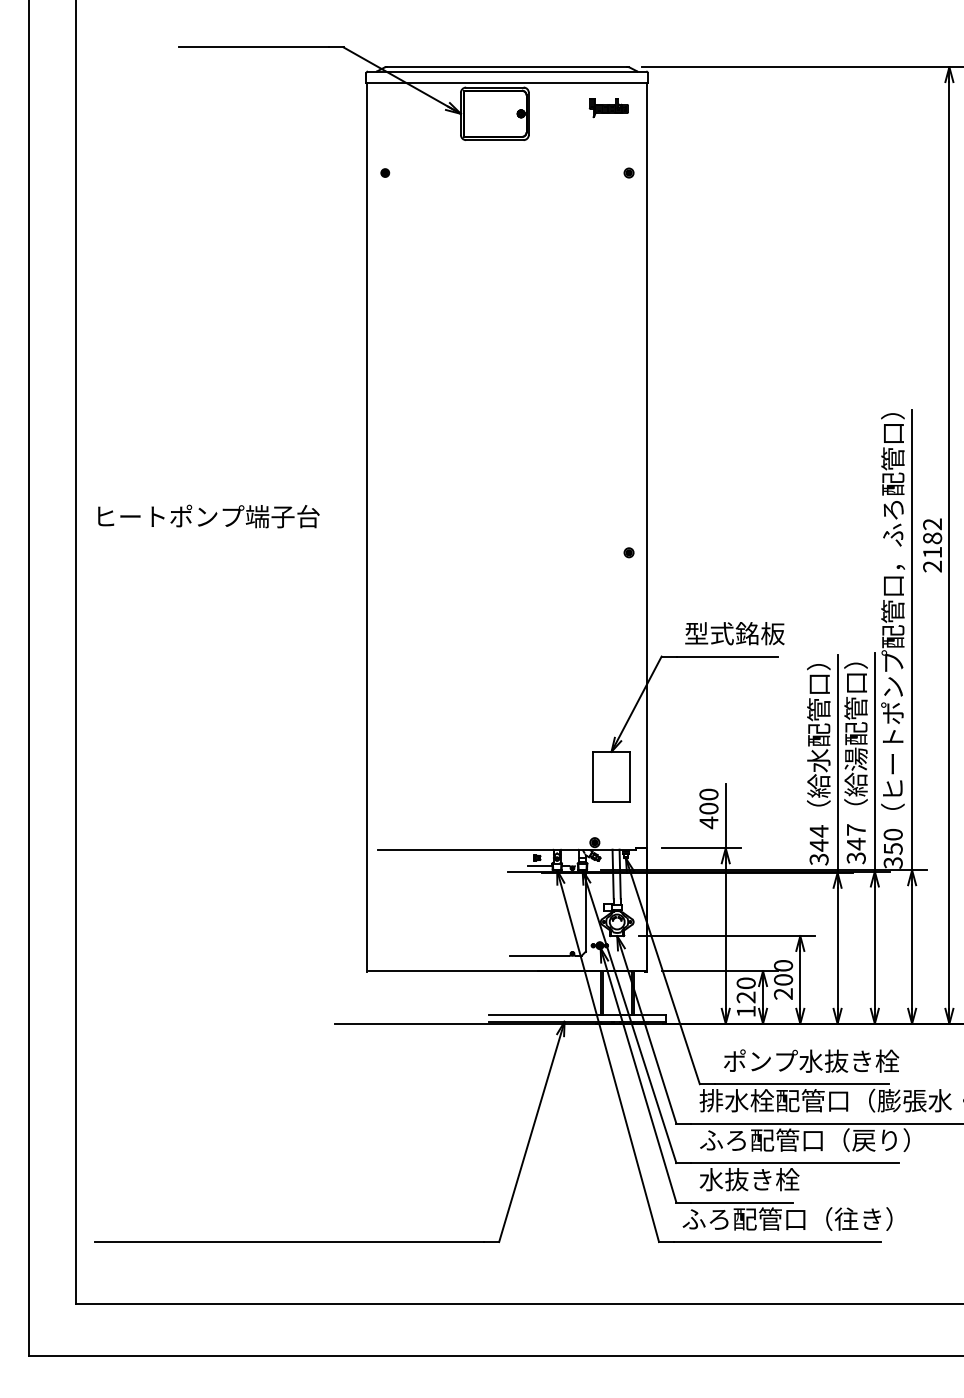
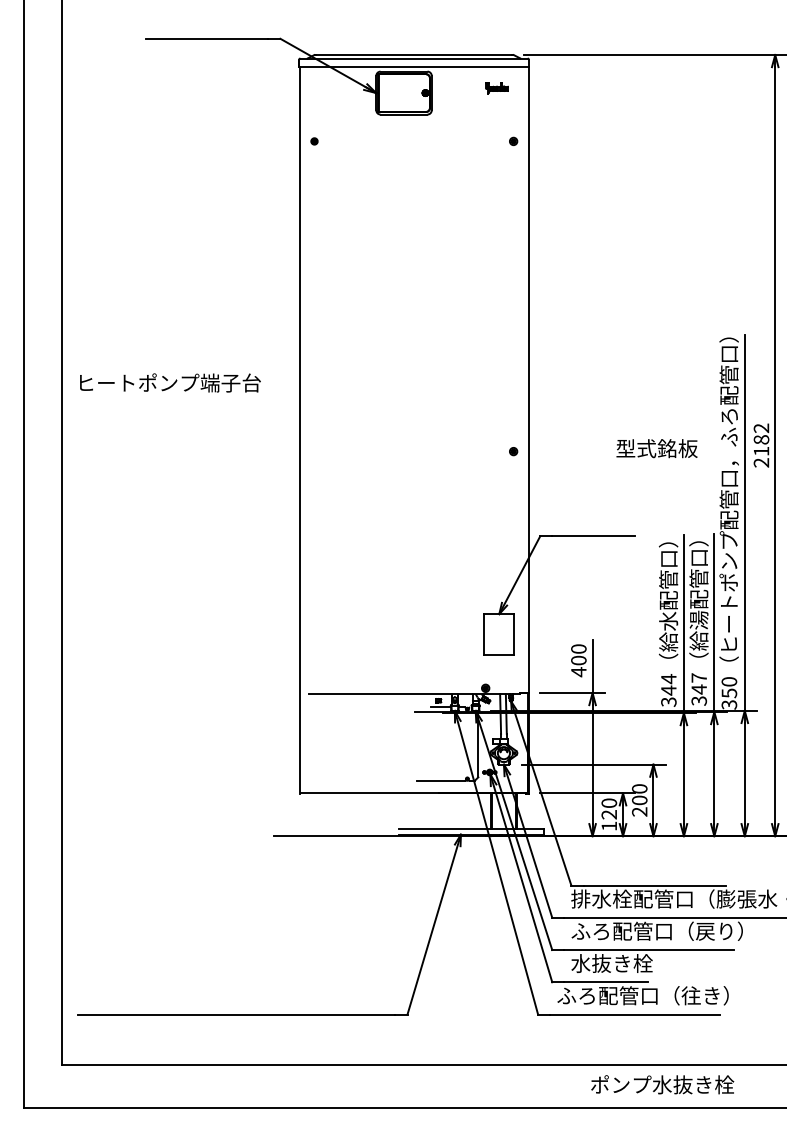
part: (608, 108) -> (496, 88), size x0.7
text: (208, 515) -> (170, 382), moved
text: (734, 633) -> (656, 448), moved
text: (811, 1060) -> (662, 1084), moved

